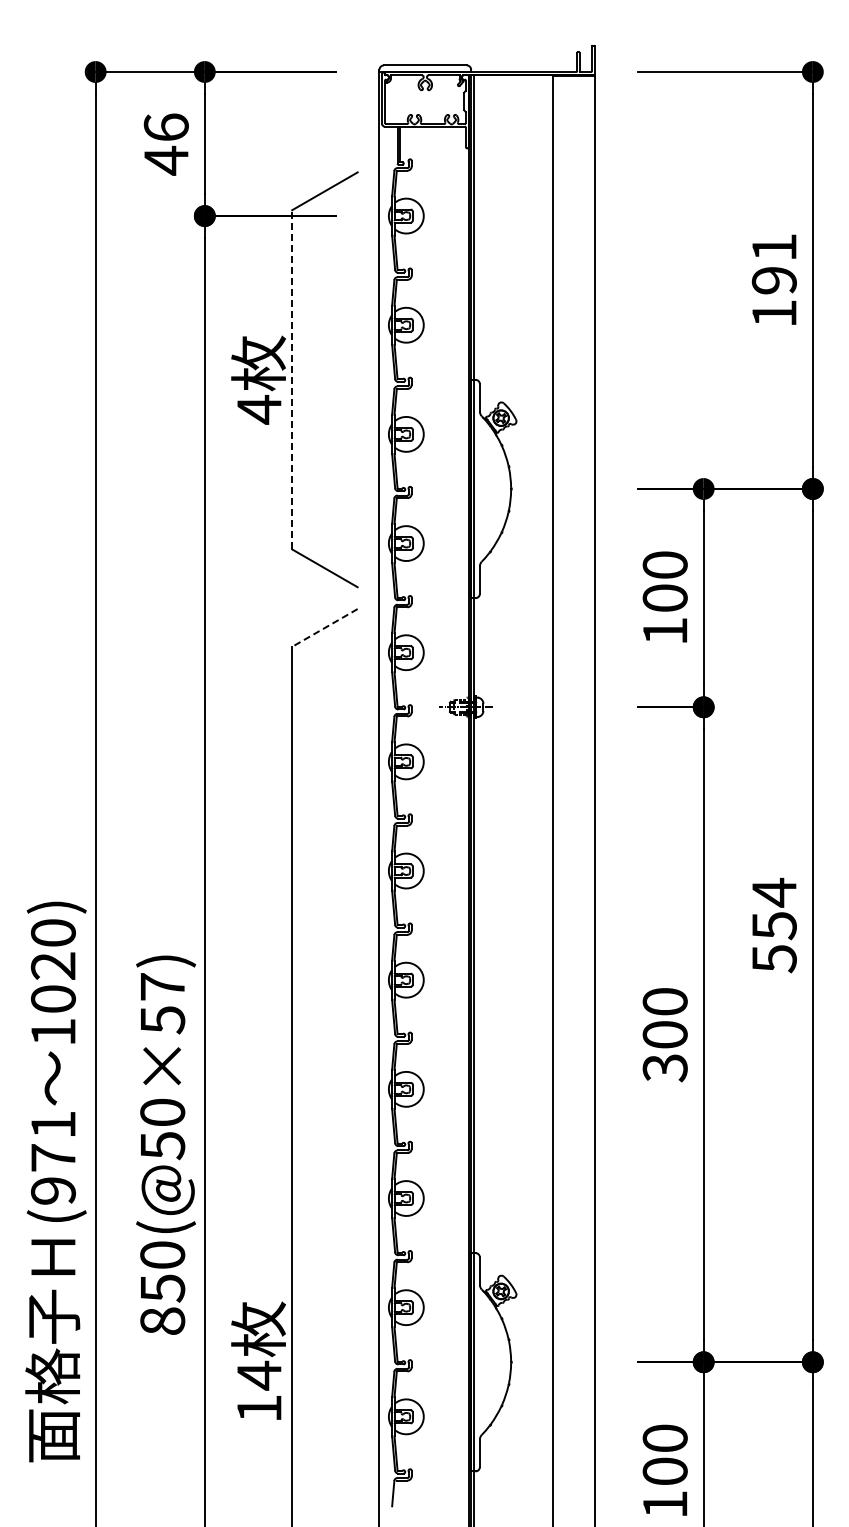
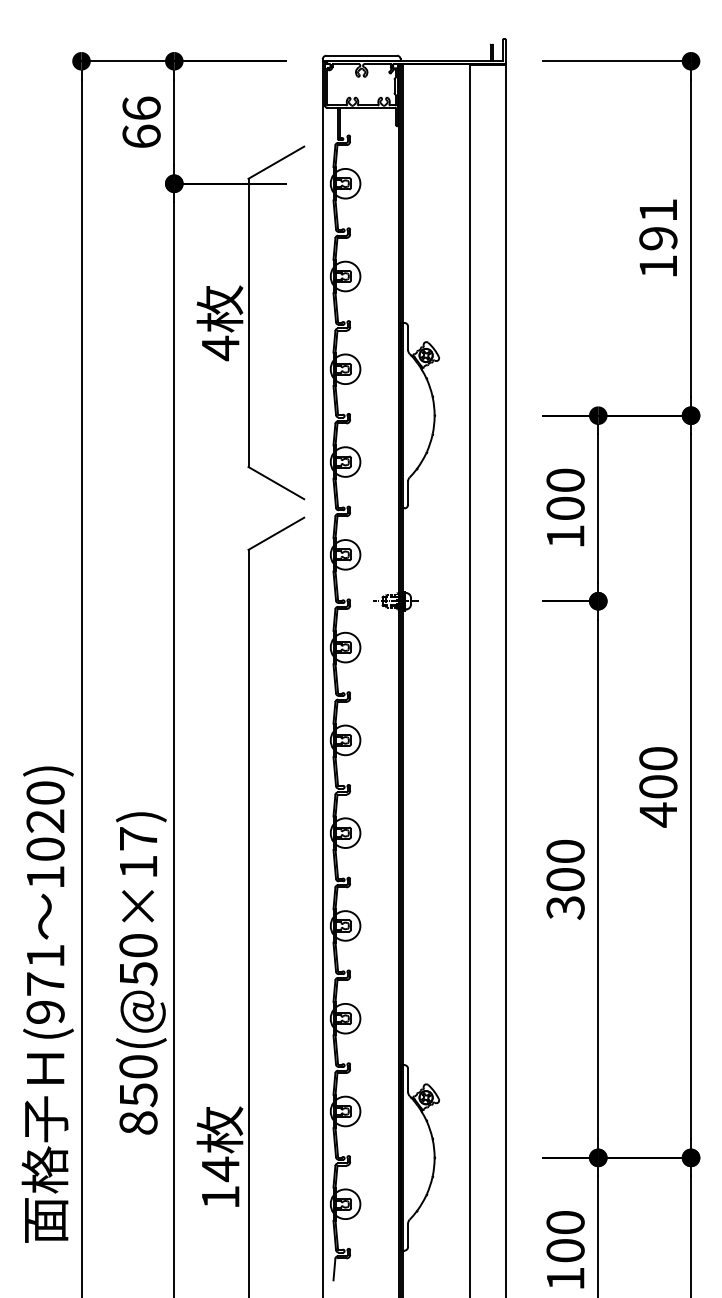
text: (165, 160) -> (140, 136), 46 -> 66
line: (292, 379) -> (248, 322), dashed -> solid
line: (324, 627) -> (276, 533), dashed -> solid
text: (773, 925) -> (657, 786), 554 -> 400
text: (163, 1020) -> (139, 867), 850(@50×57) -> 850(@50×17)

